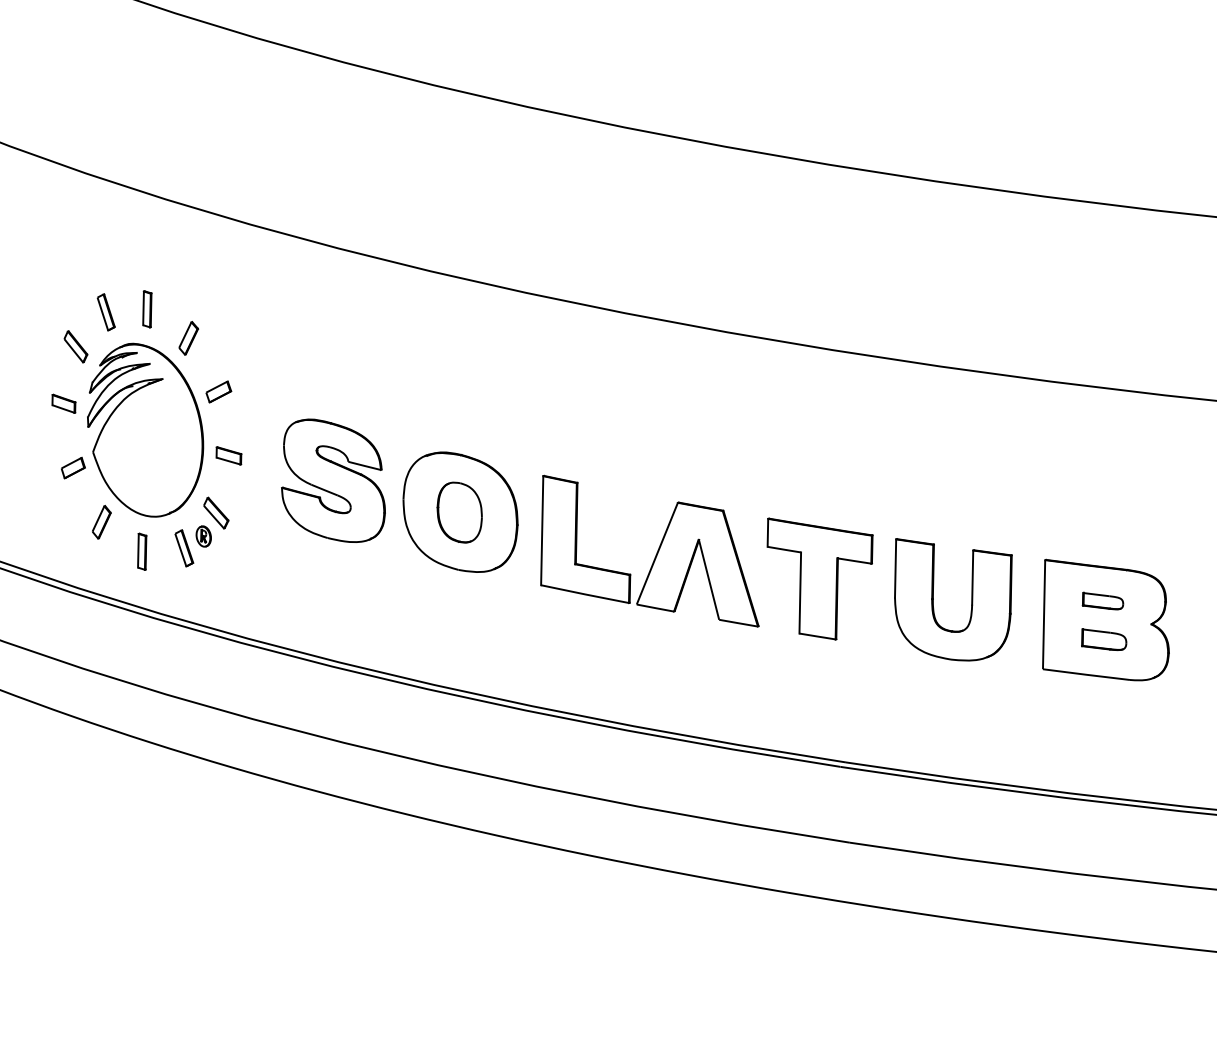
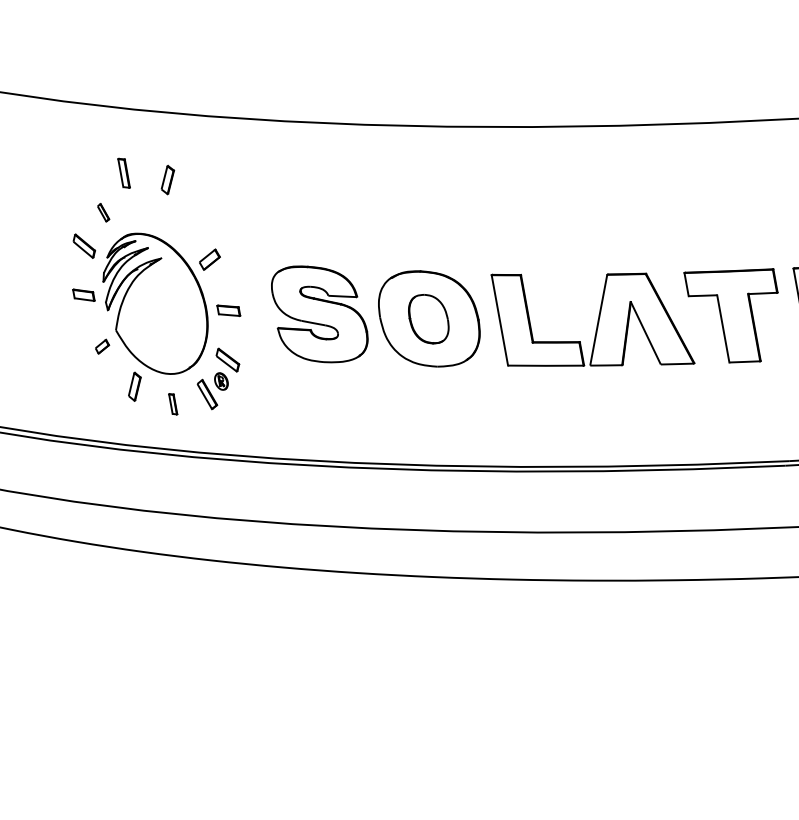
part: (147, 309) -> (124, 173), moved
part: (105, 312) -> (103, 212), size x0.6
part: (188, 338) -> (167, 180), moved
part: (73, 467) -> (102, 346), size x0.7
part: (142, 551) -> (173, 404), size x0.7

